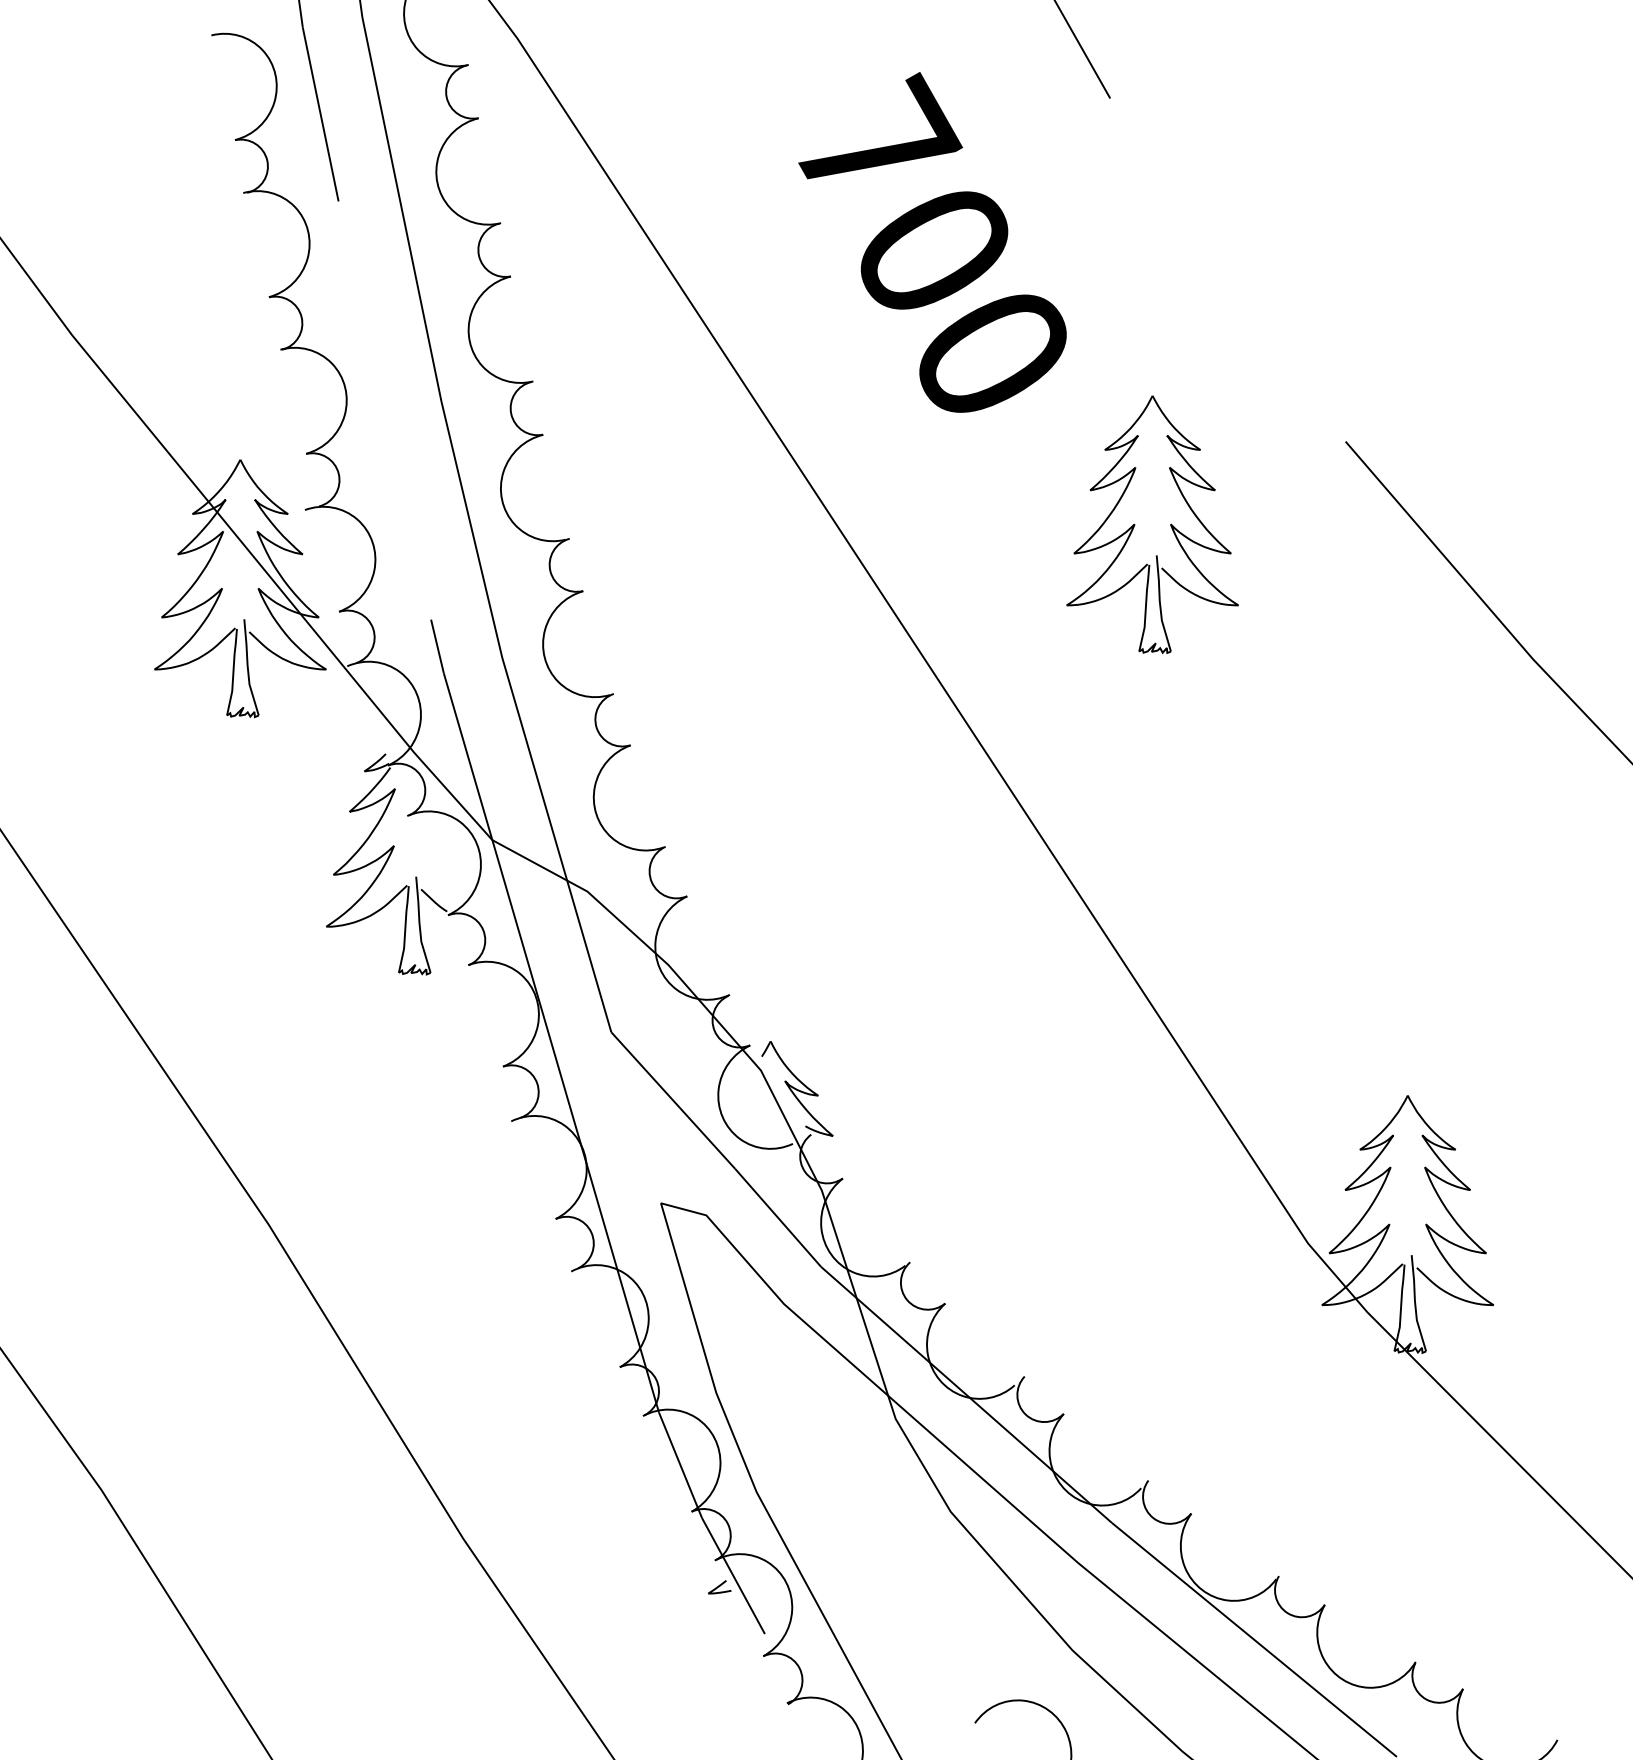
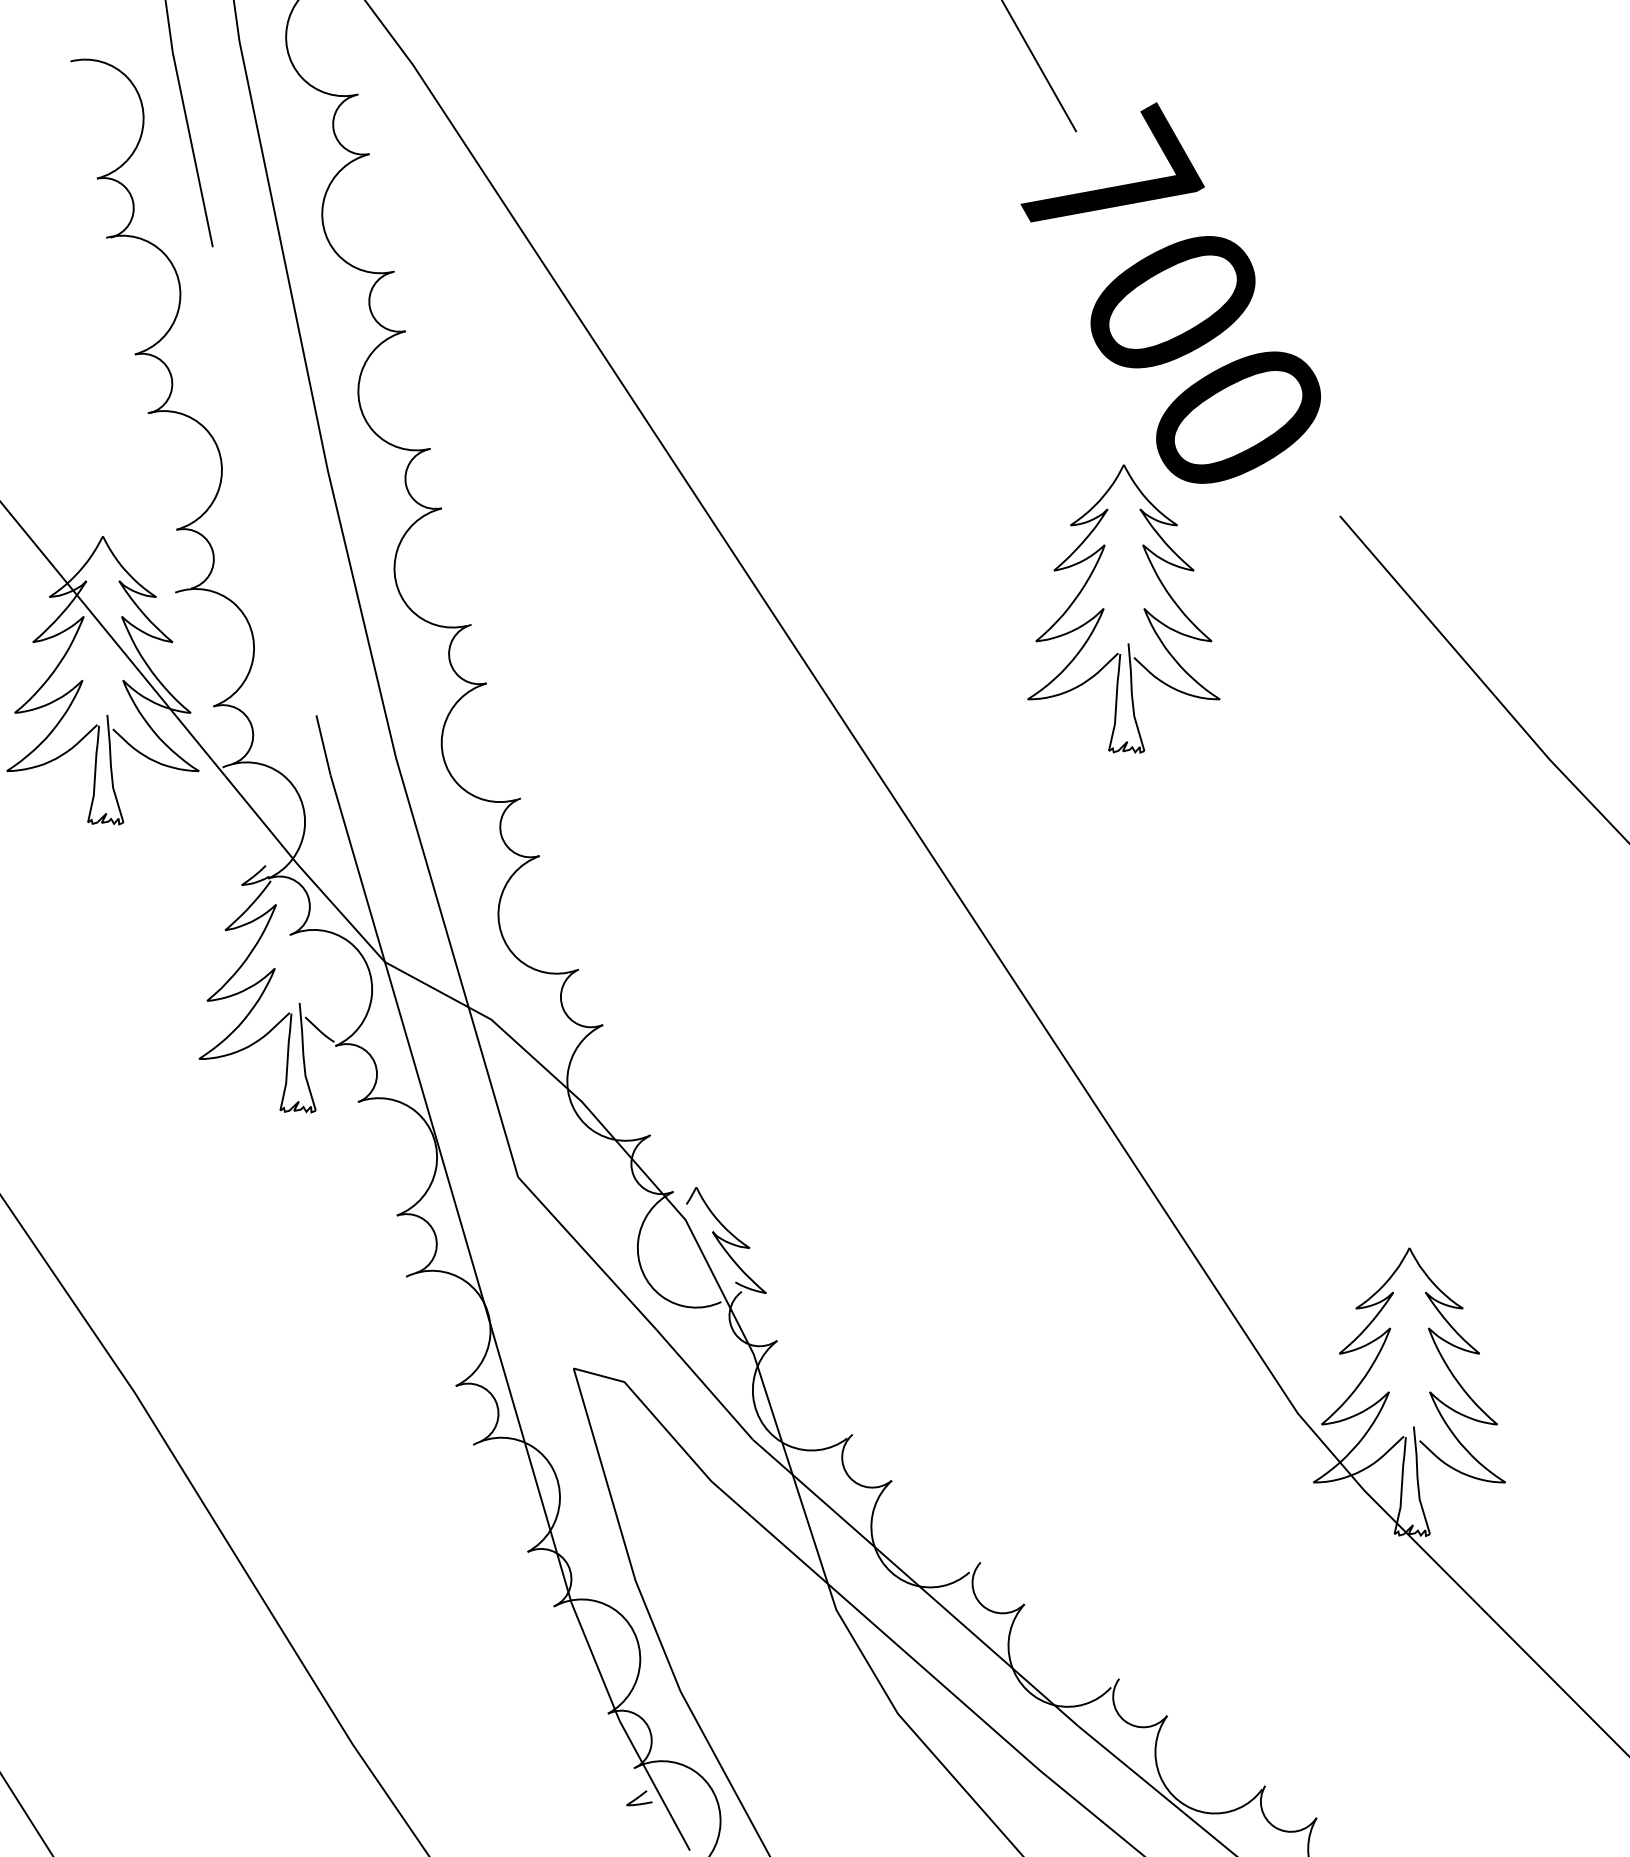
text: (932, 242) -> (1170, 293), moved

